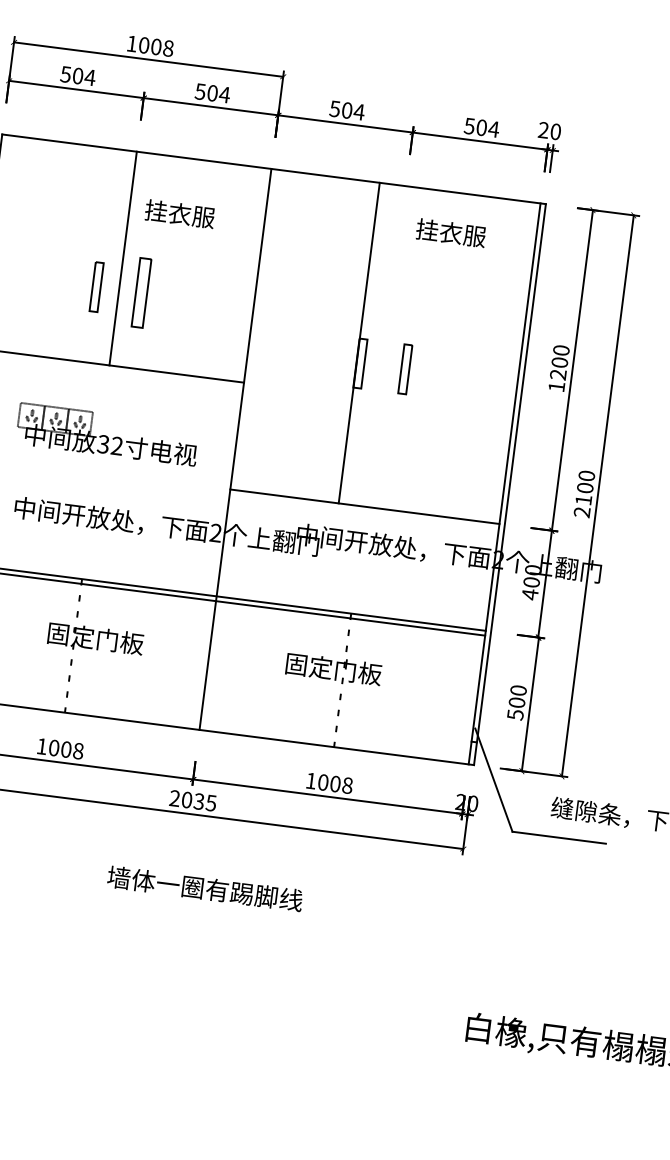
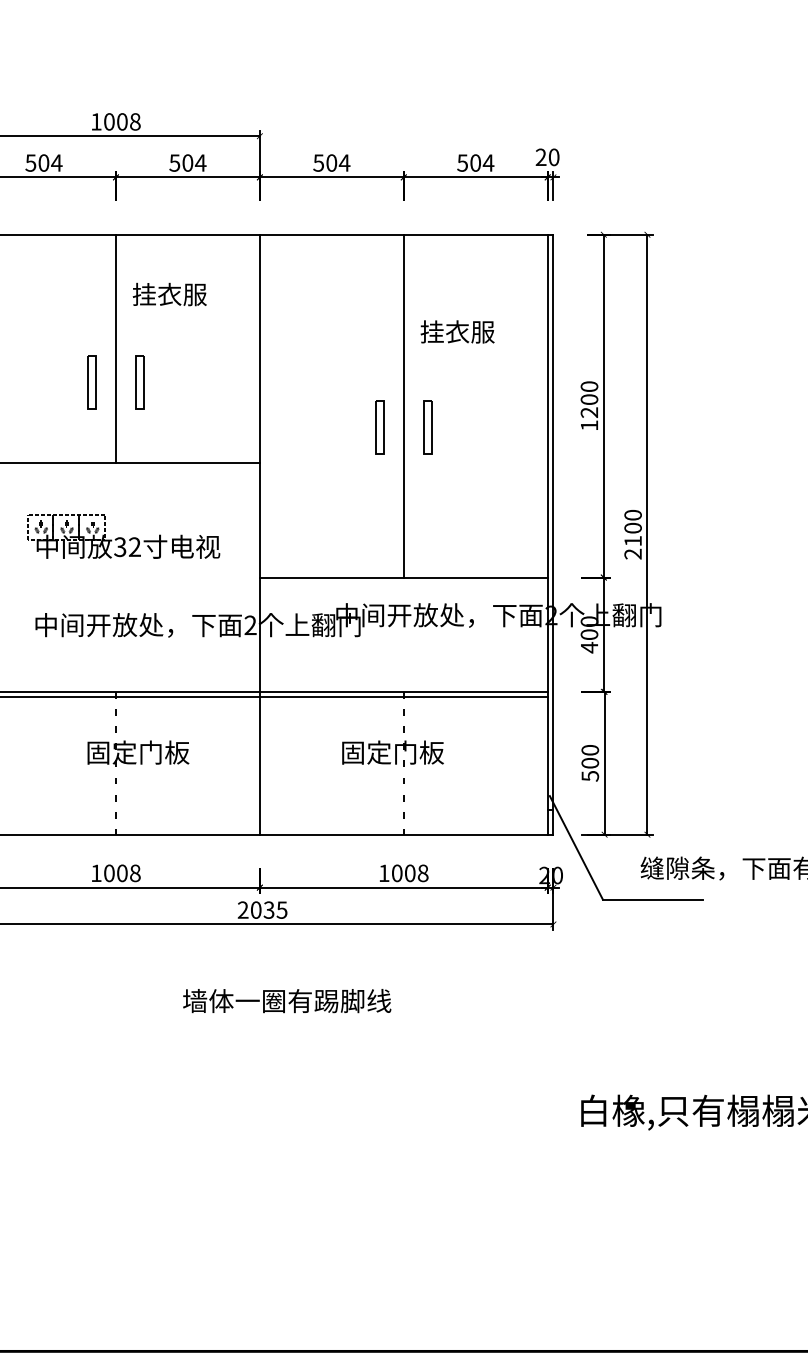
text: (451, 232) -> (457, 331), moved
part: (141, 292) -> (139, 382), size x0.71
line: (359, 342) -> (403, 405), moved

